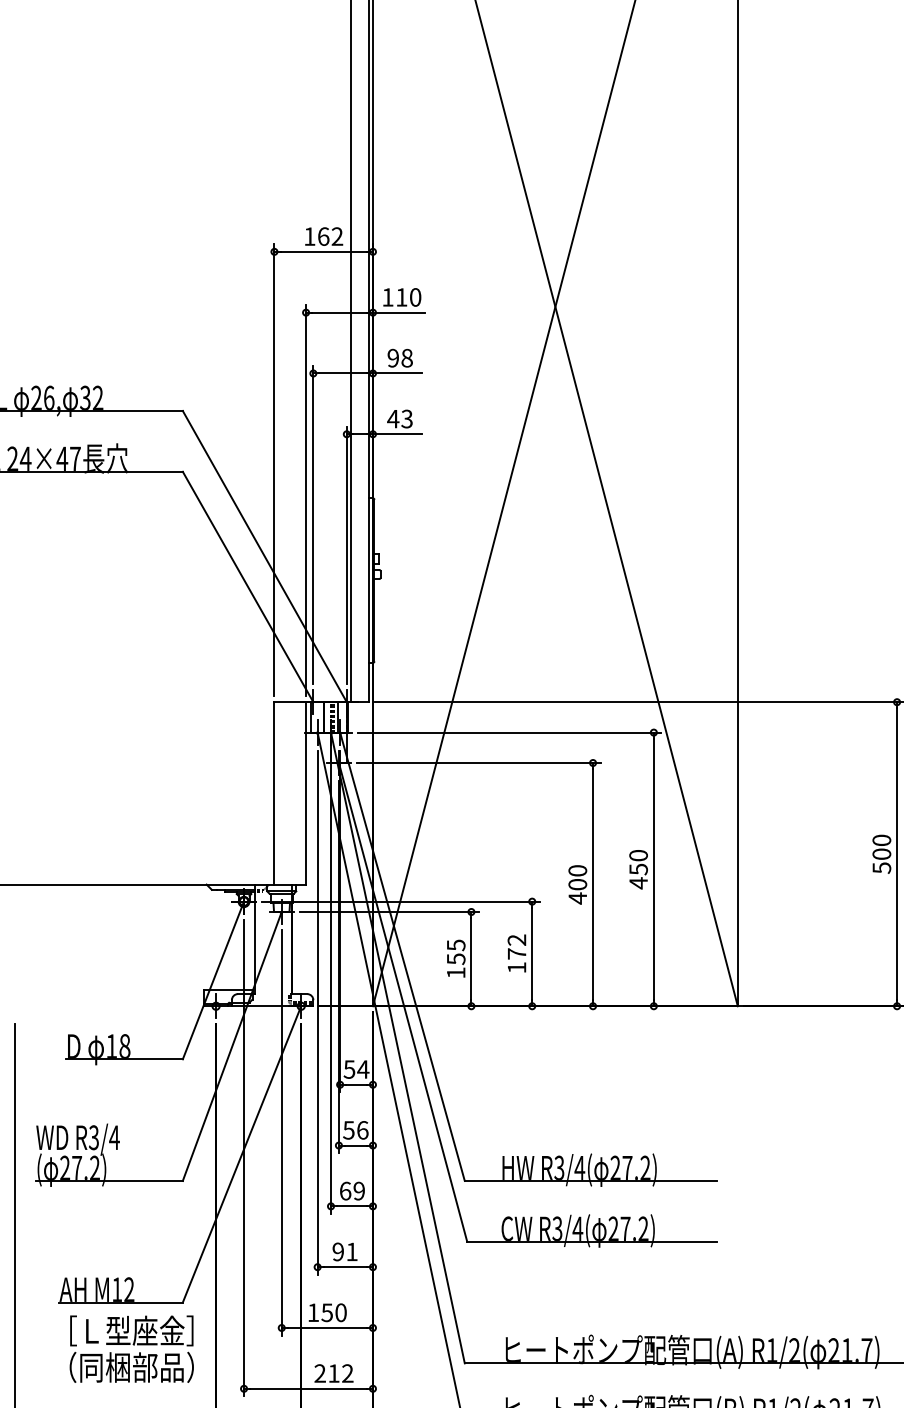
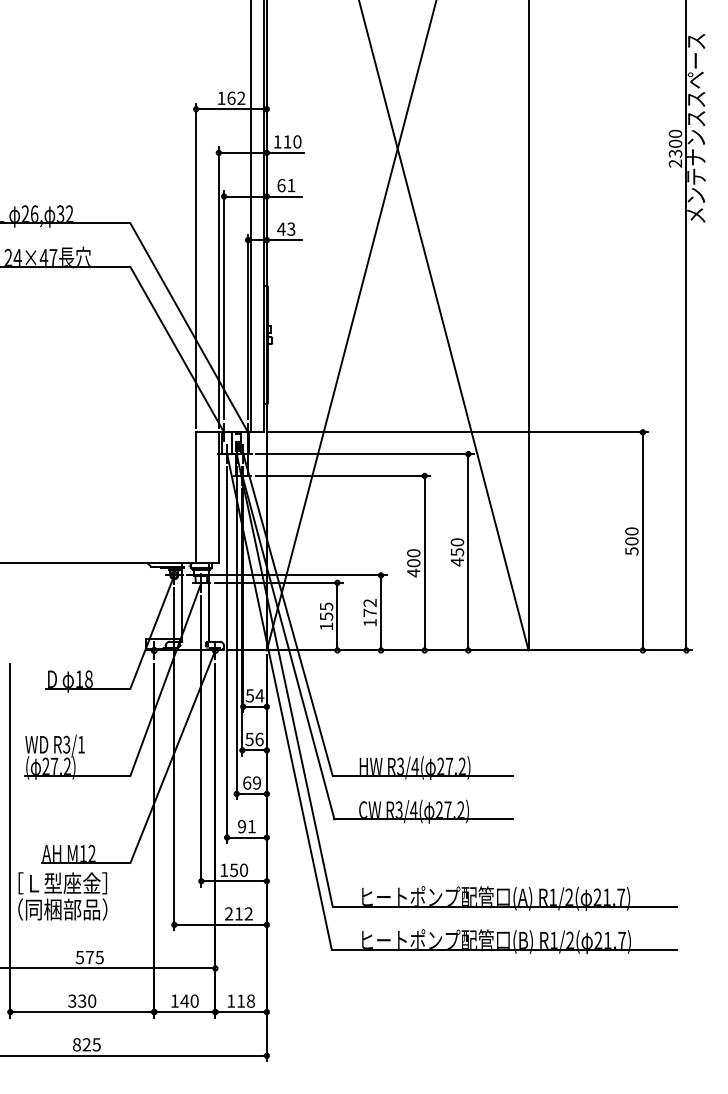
text: (400, 358) -> (286, 185), 98 -> 61
text: (114, 1137) -> (81, 744), R3/4 -> R3/1
text: (131, 1349) -> (62, 896), moved

